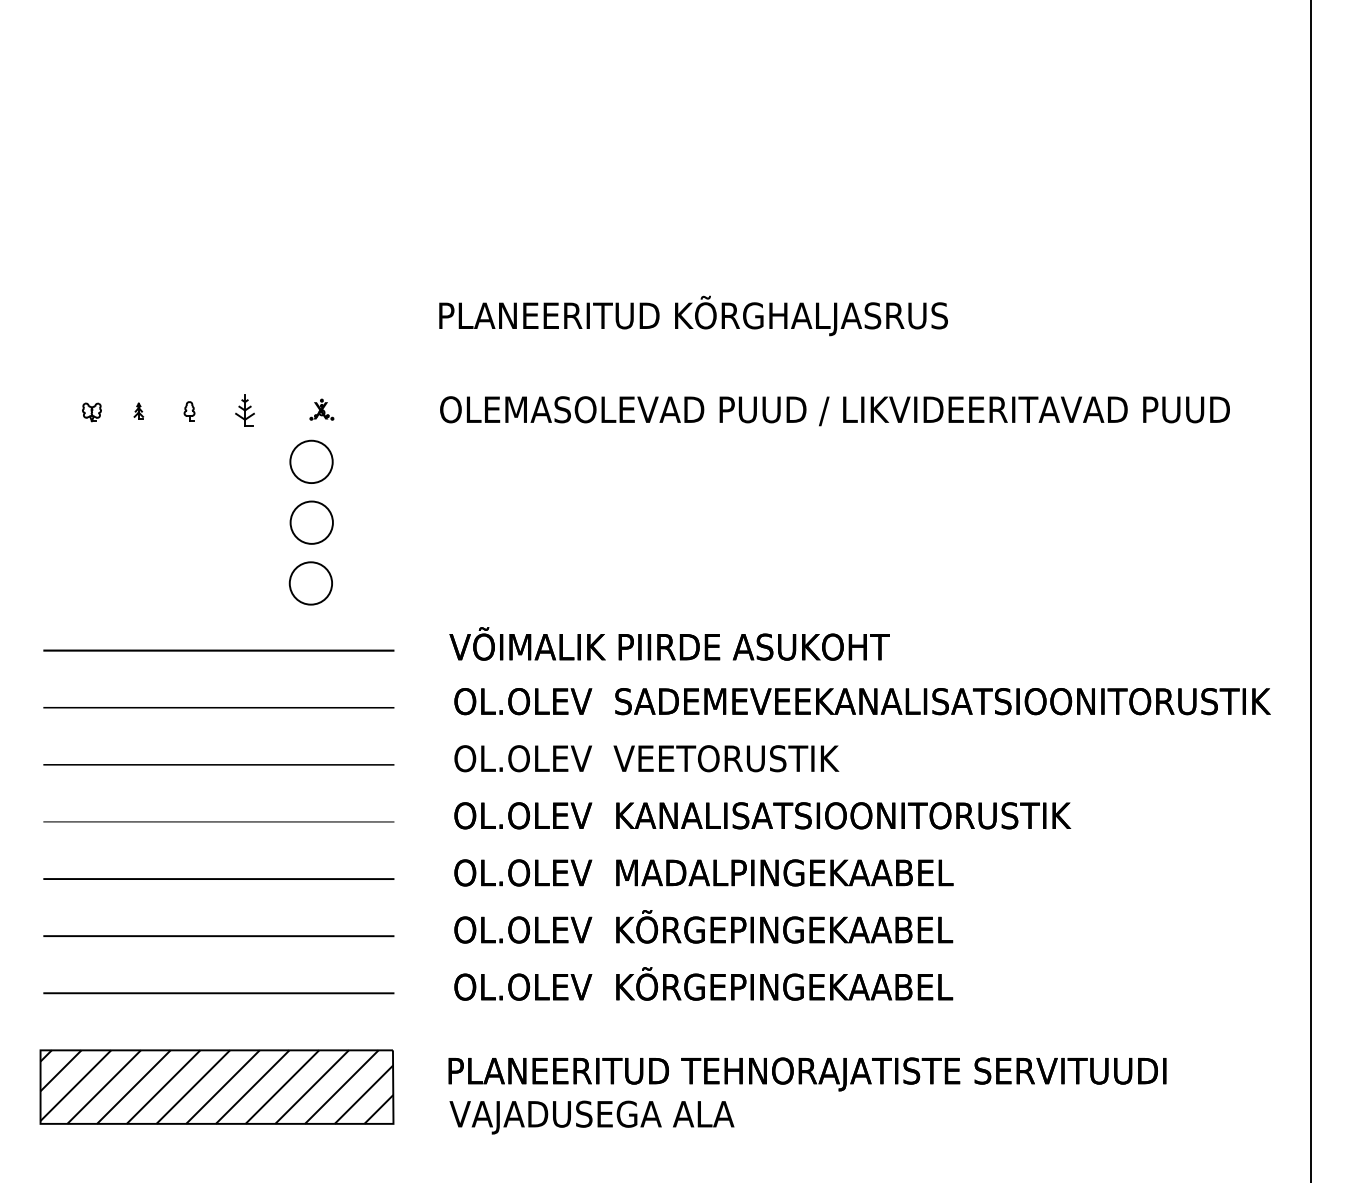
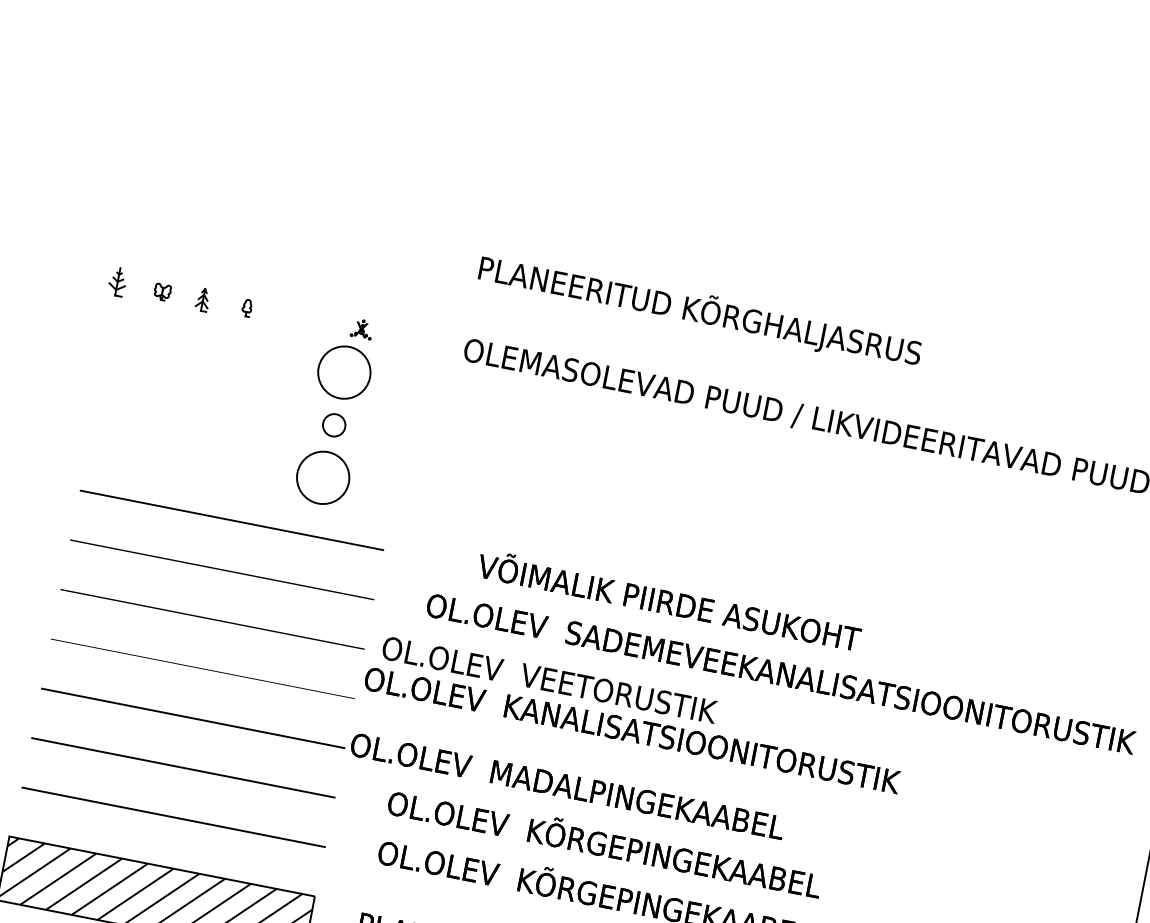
part: (138, 410) -> (203, 298), size x1.6
part: (244, 410) -> (117, 281), moved
circle: (311, 461) -> (344, 372), size x1.4
circle: (311, 522) -> (334, 425), size x0.6
circle: (310, 583) -> (322, 477), size x1.4
text: (669, 643) -> (669, 599), moved
text: (646, 758) -> (549, 679), moved
text: (762, 815) -> (632, 730), moved
text: (703, 872) -> (567, 785), moved

